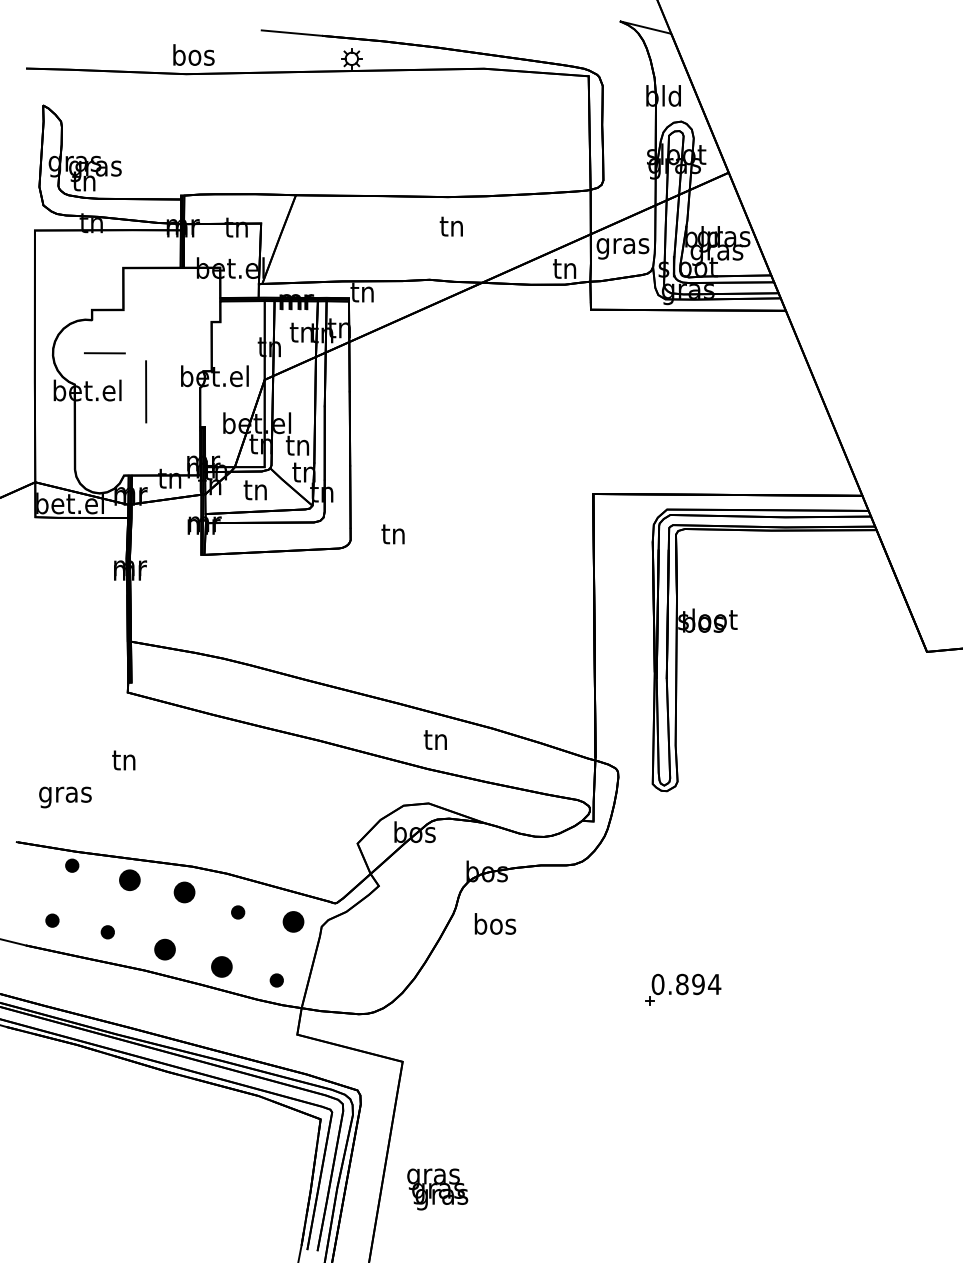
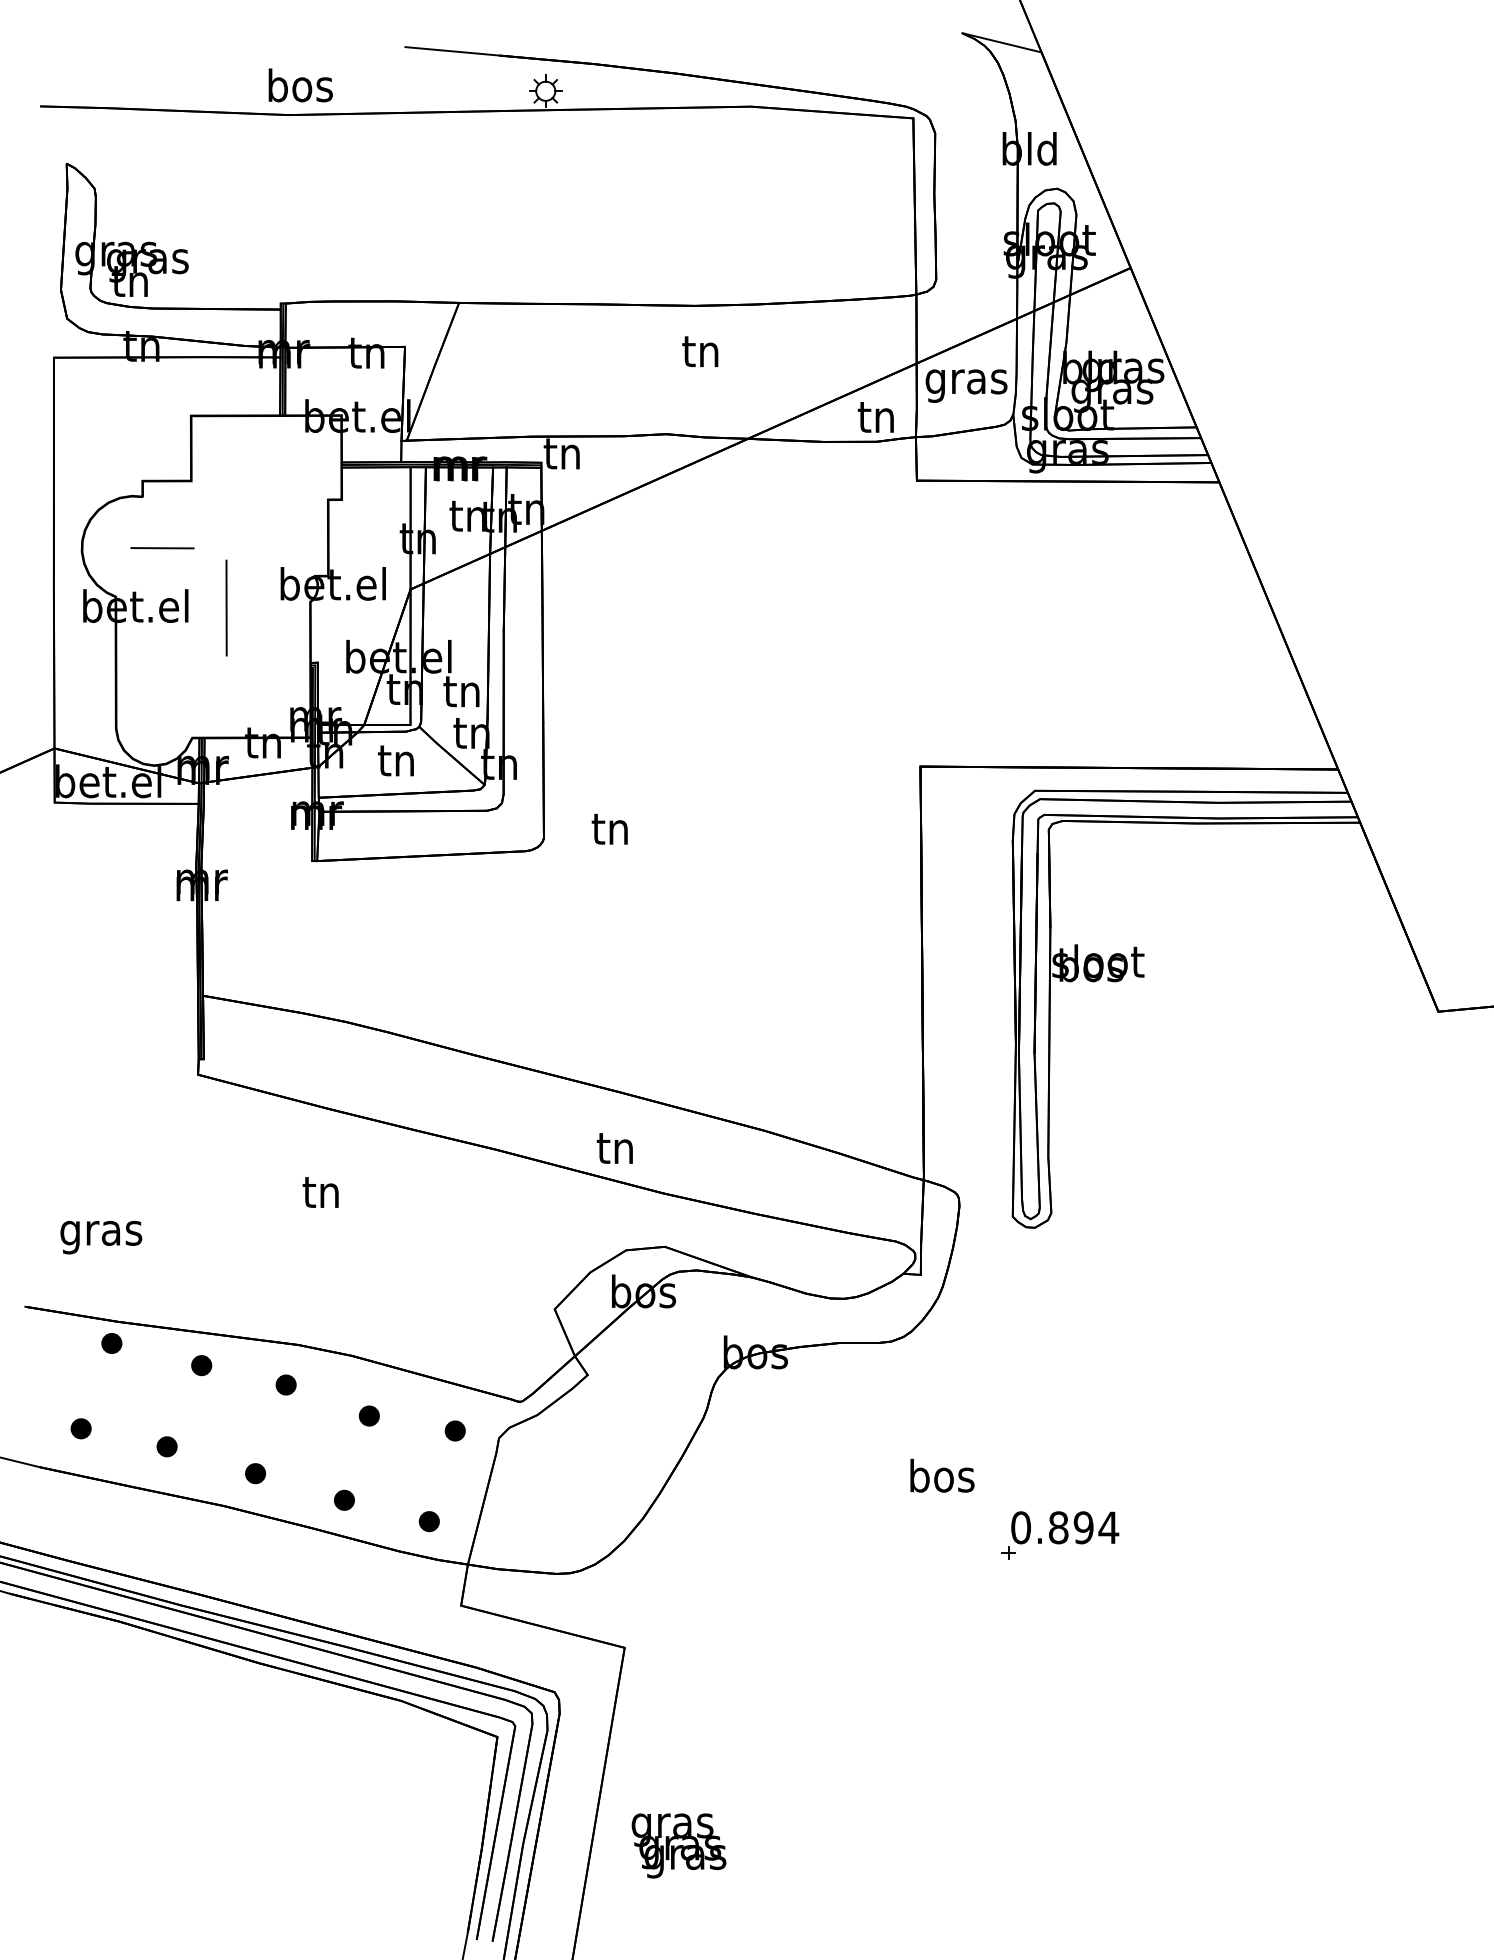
text: (434, 739) -> (613, 1147), moved
text: (123, 760) -> (320, 1192), moved
part: (130, 879) -> (202, 1364), size x0.62
part: (184, 892) -> (286, 1385), size x0.62
part: (293, 922) -> (455, 1431), size x0.62
text: (495, 923) -> (942, 1475), moved
part: (164, 949) -> (255, 1473), size x0.62
part: (222, 966) -> (345, 1499), size x0.62

